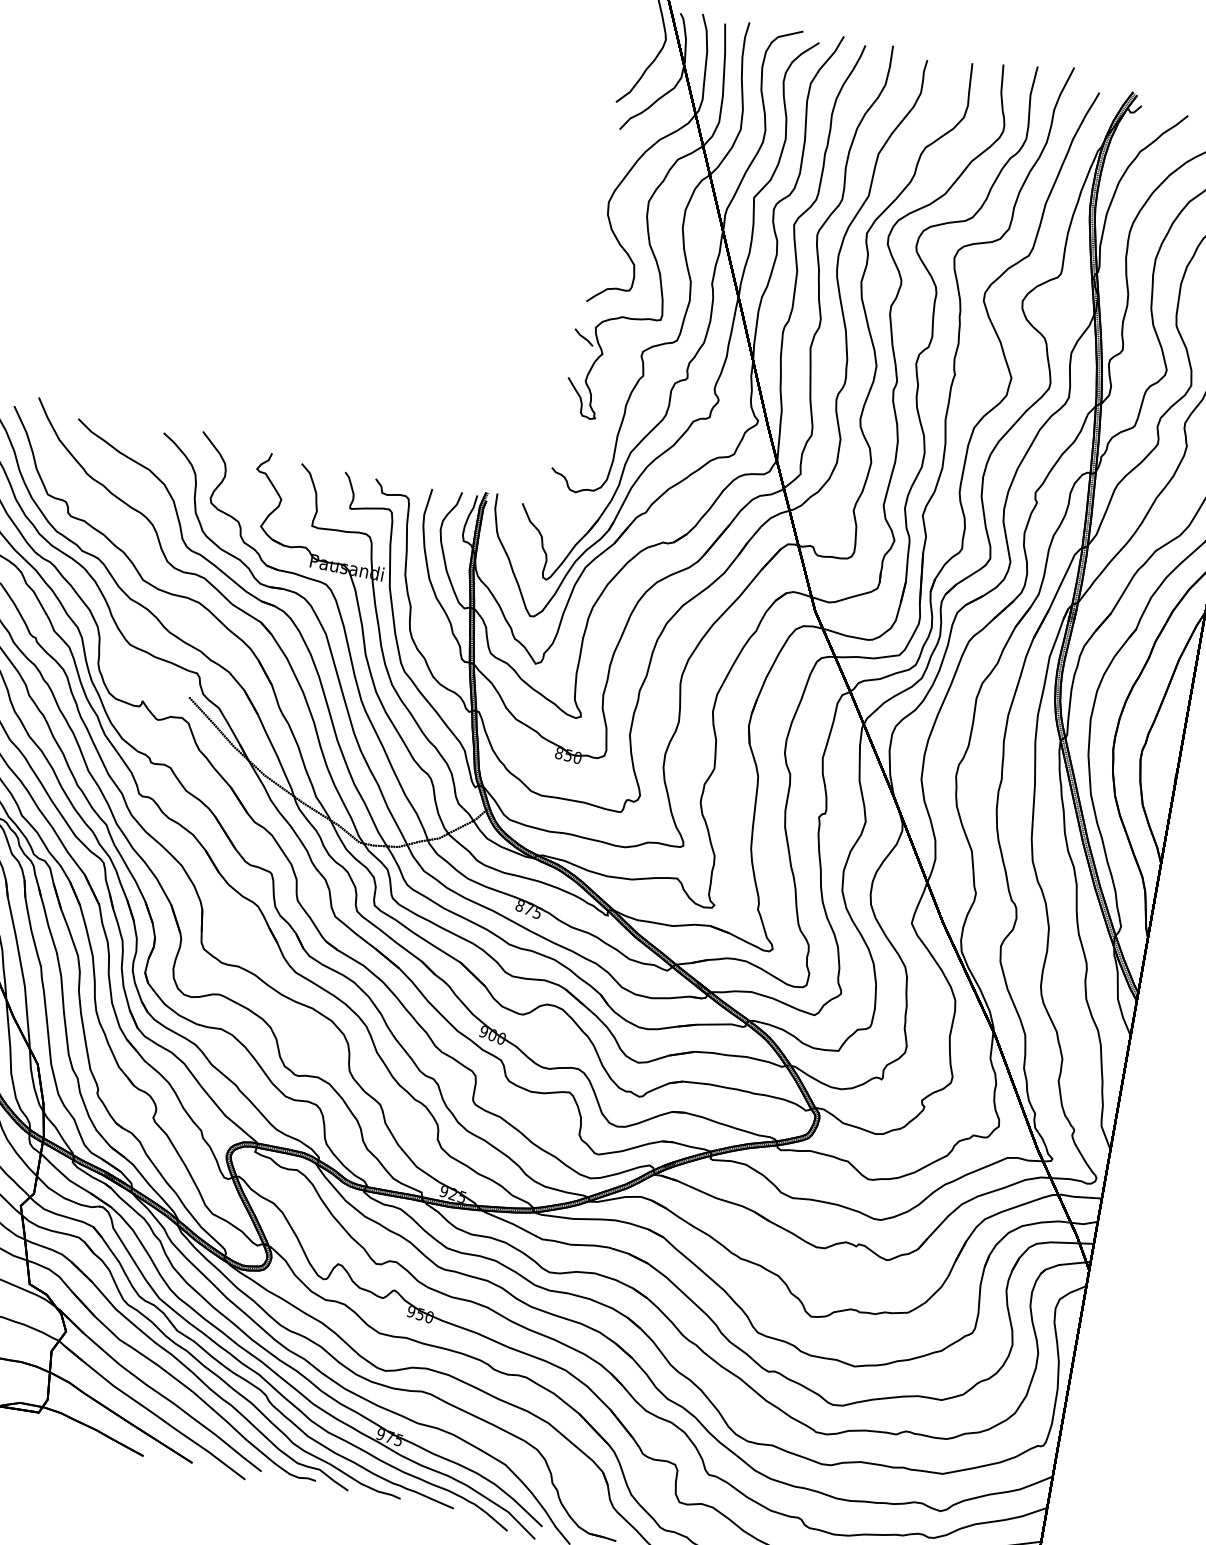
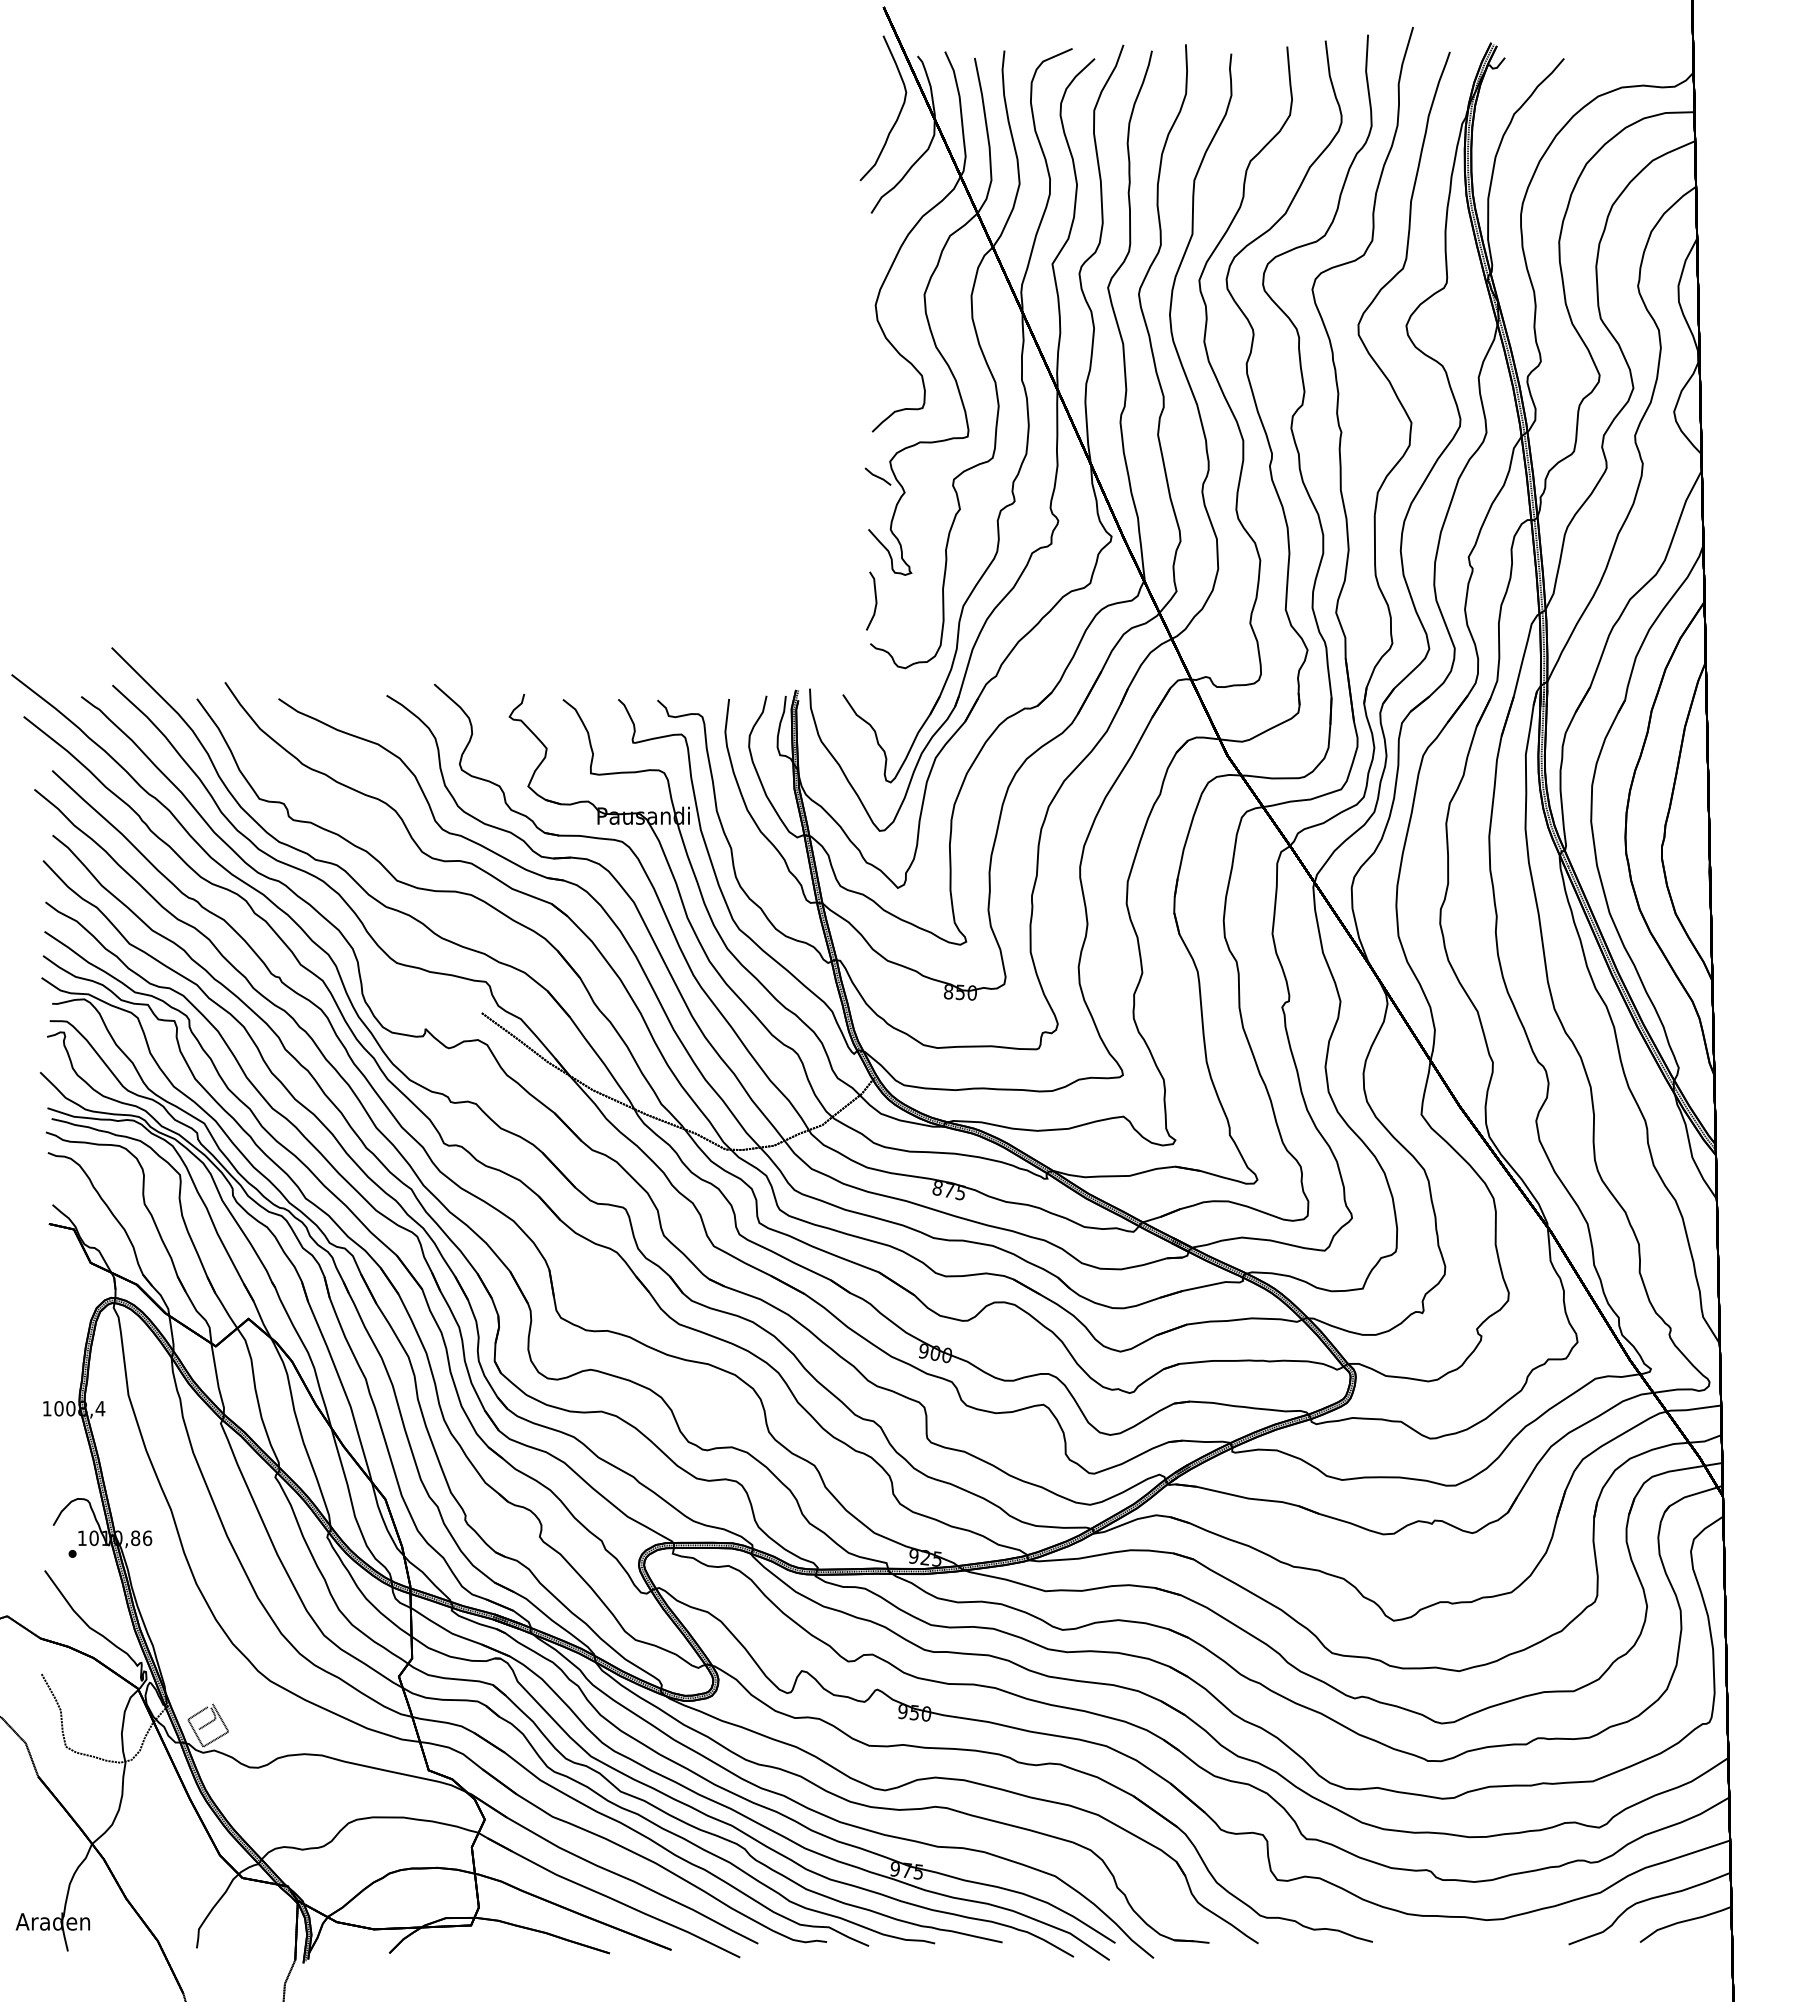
curve: (562, 434) -> (875, 600), added

